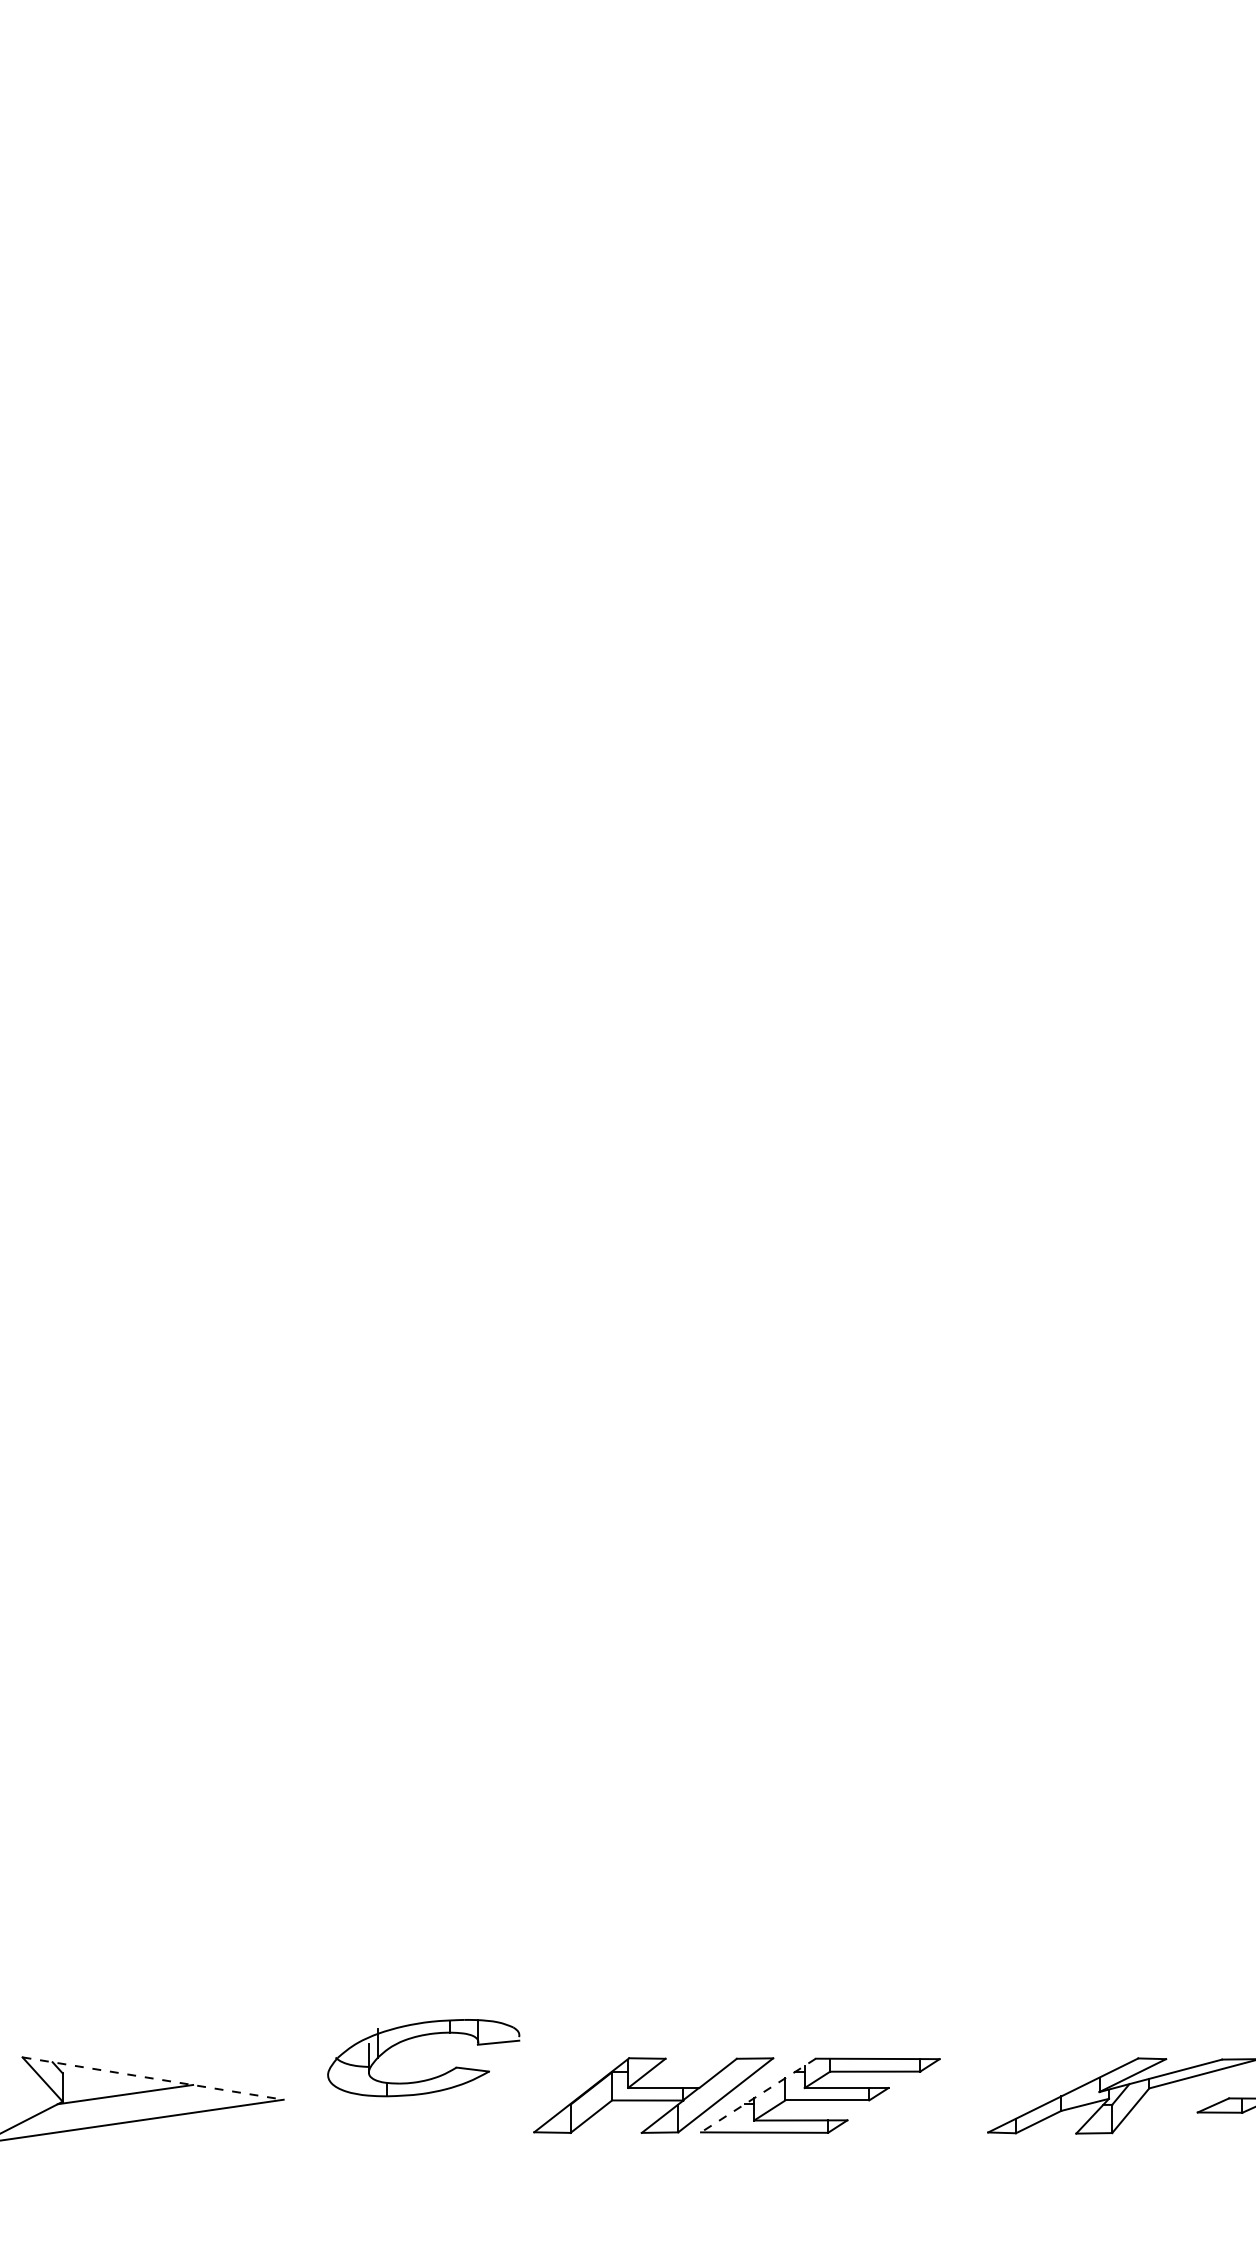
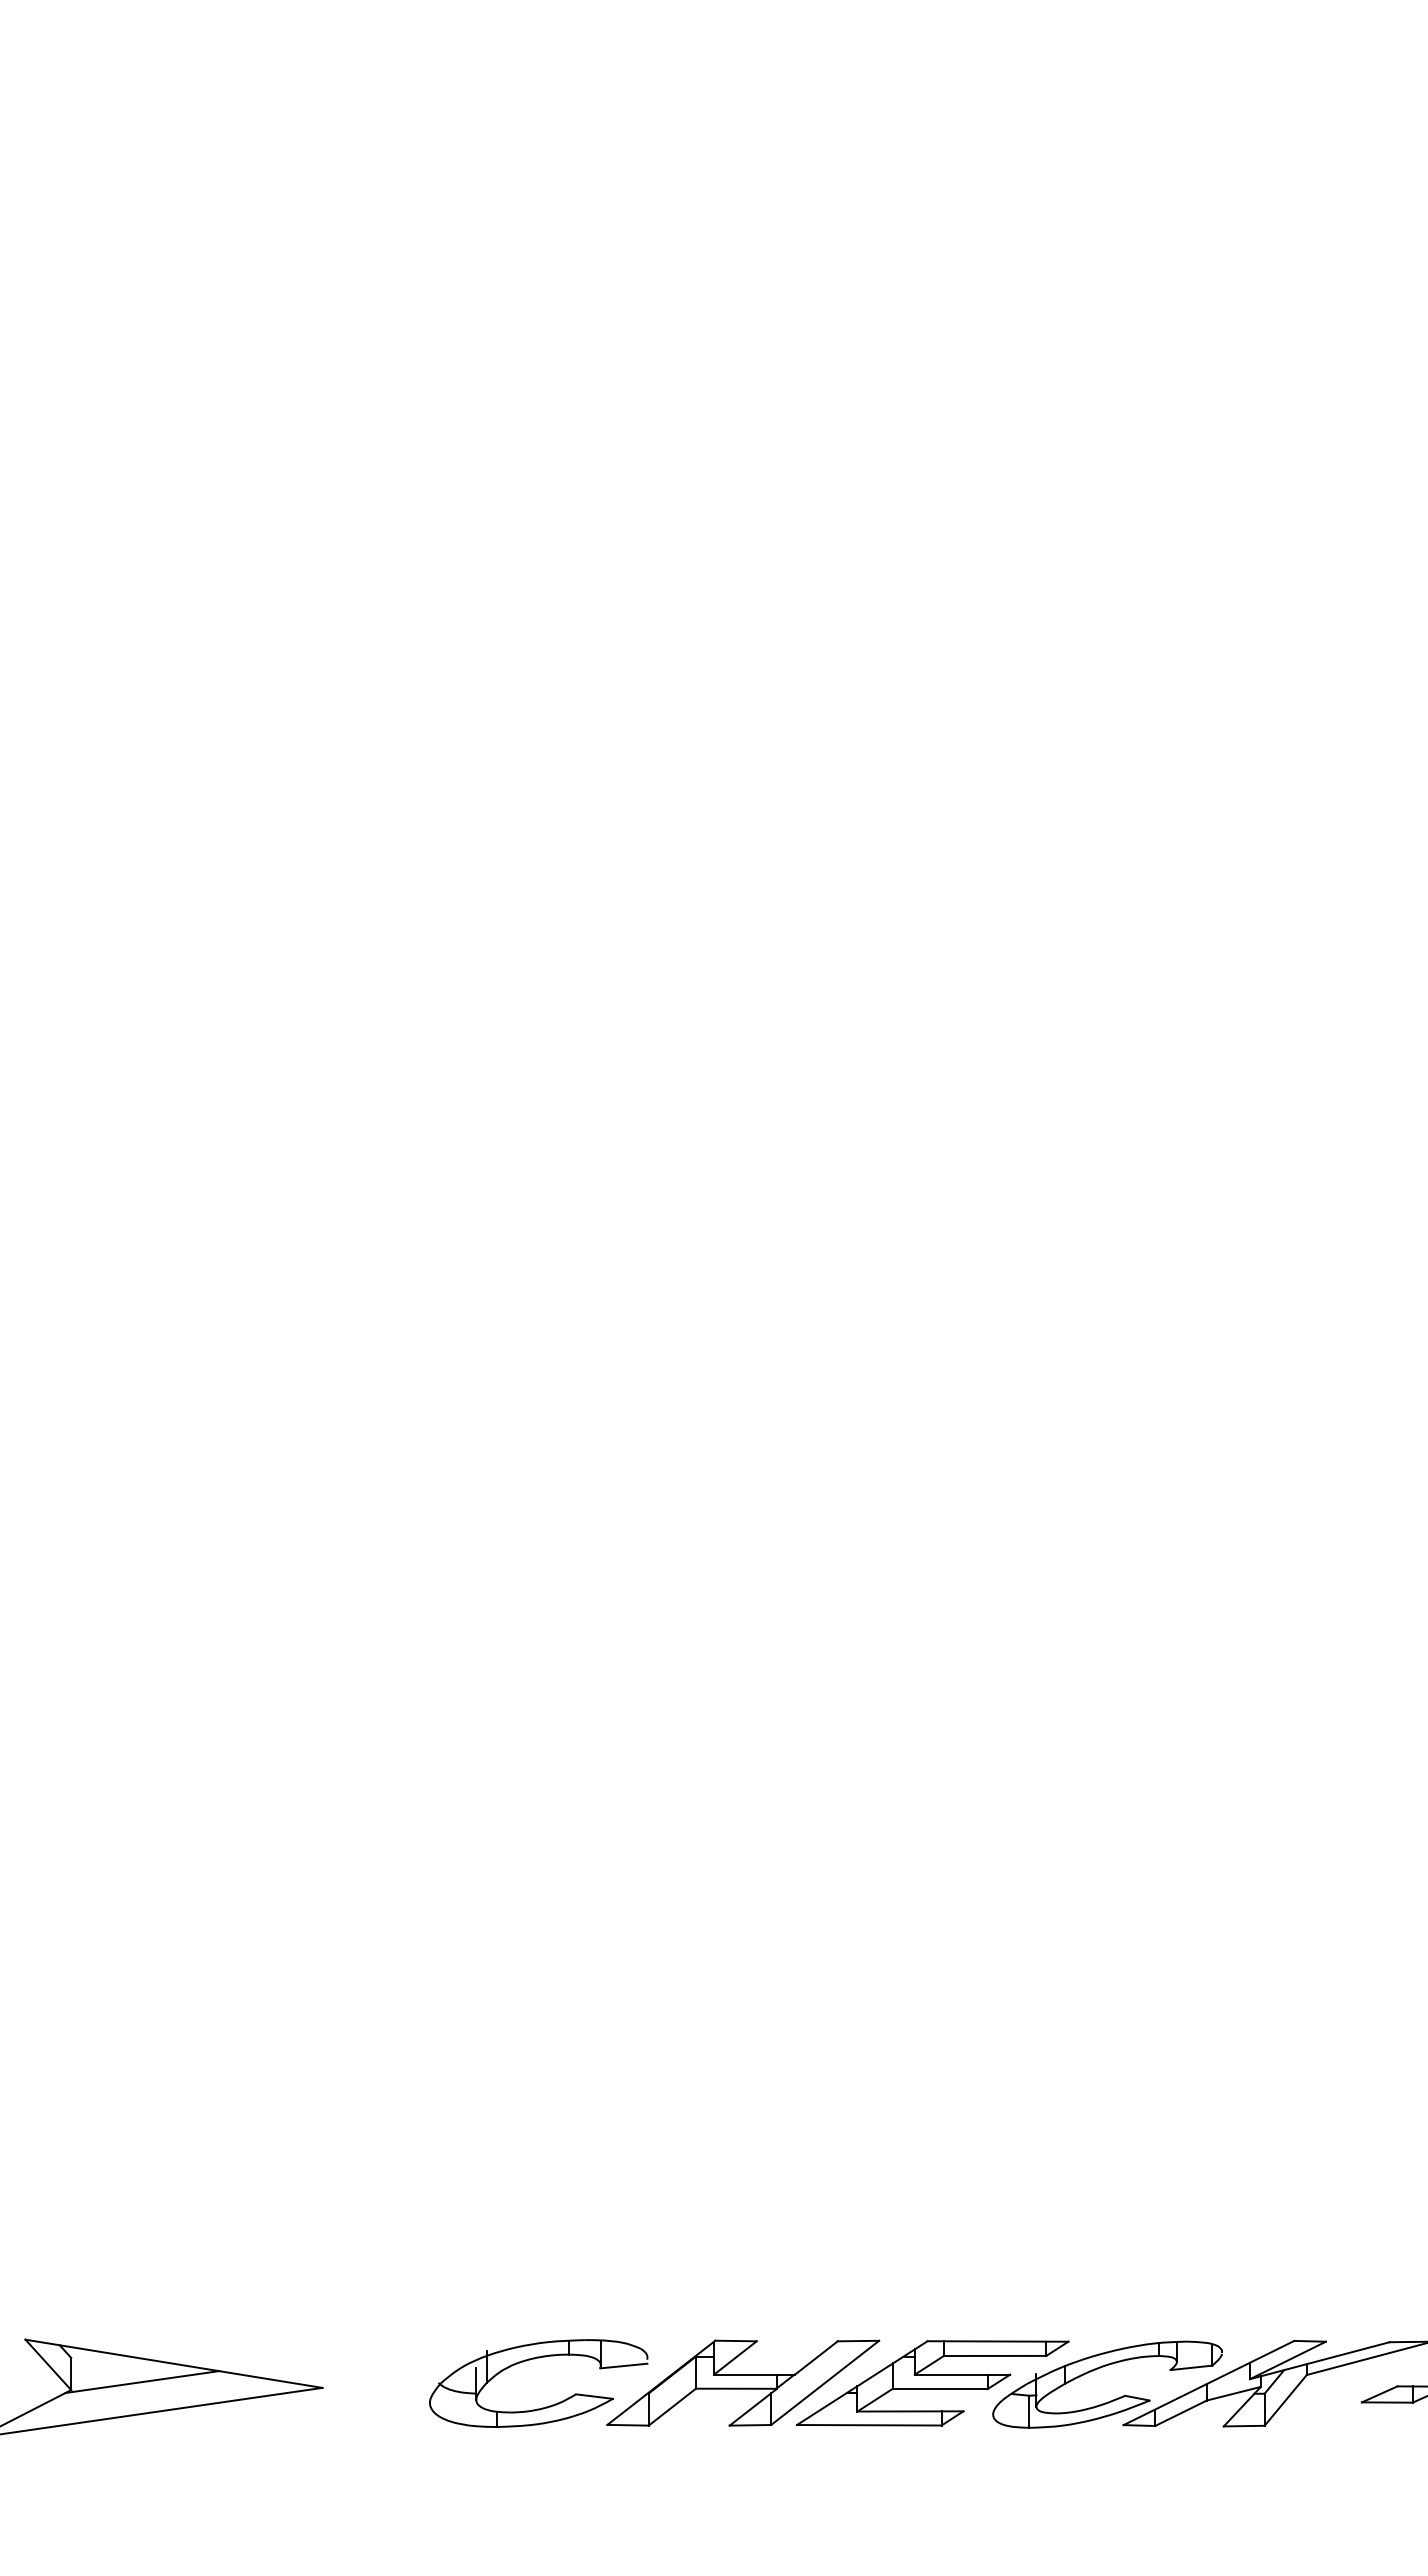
line: (153, 2078) -> (174, 2363), dashed -> solid
part: (429, 2078) -> (545, 2406), moved
line: (758, 2095) -> (862, 2383), dashed -> solid
part: (981, 2109) -> (1115, 2398), added

